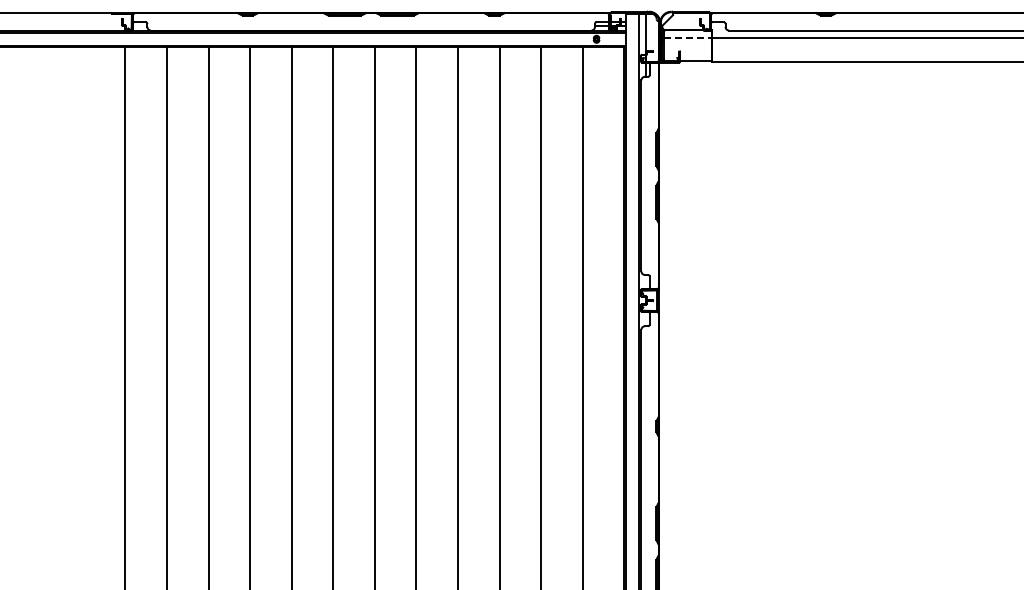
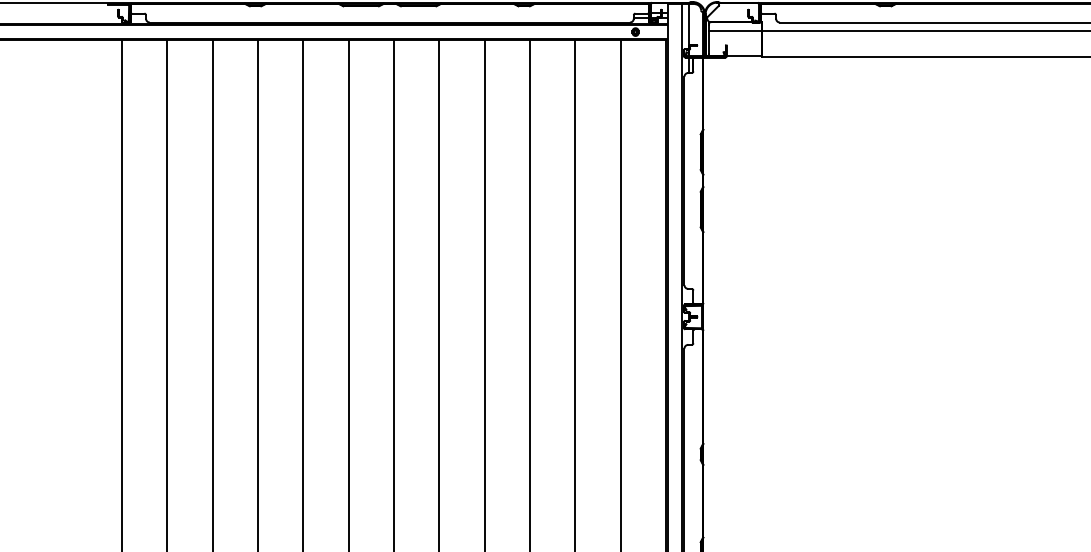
line: (688, 37) -> (735, 30), dashed -> solid

